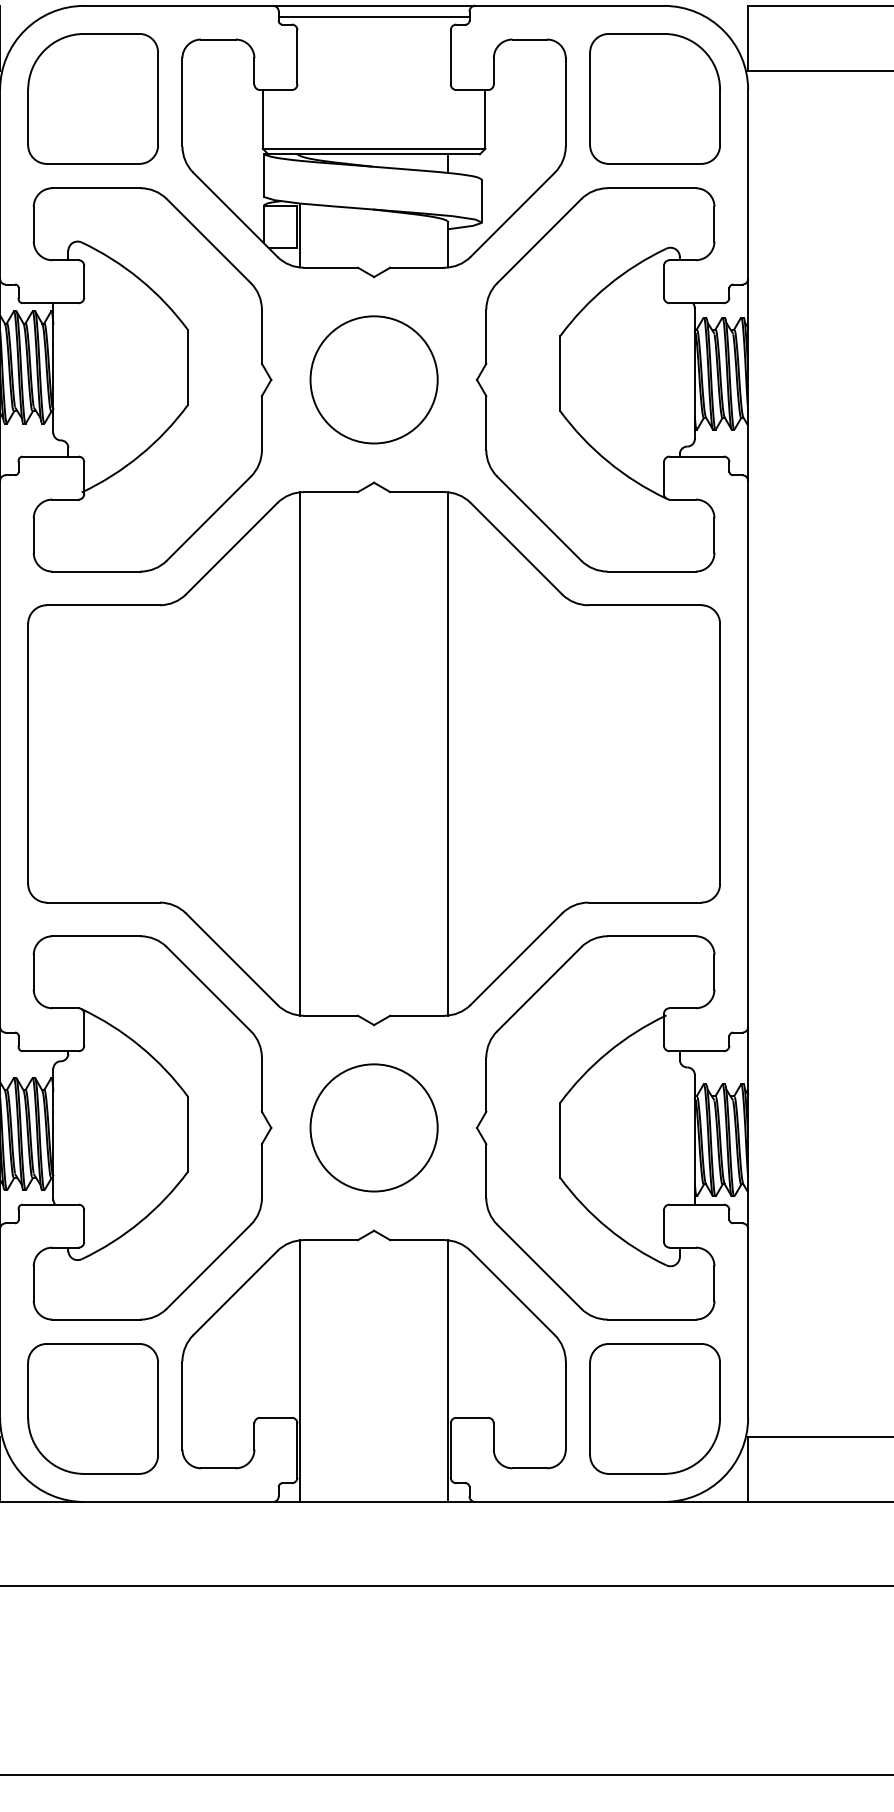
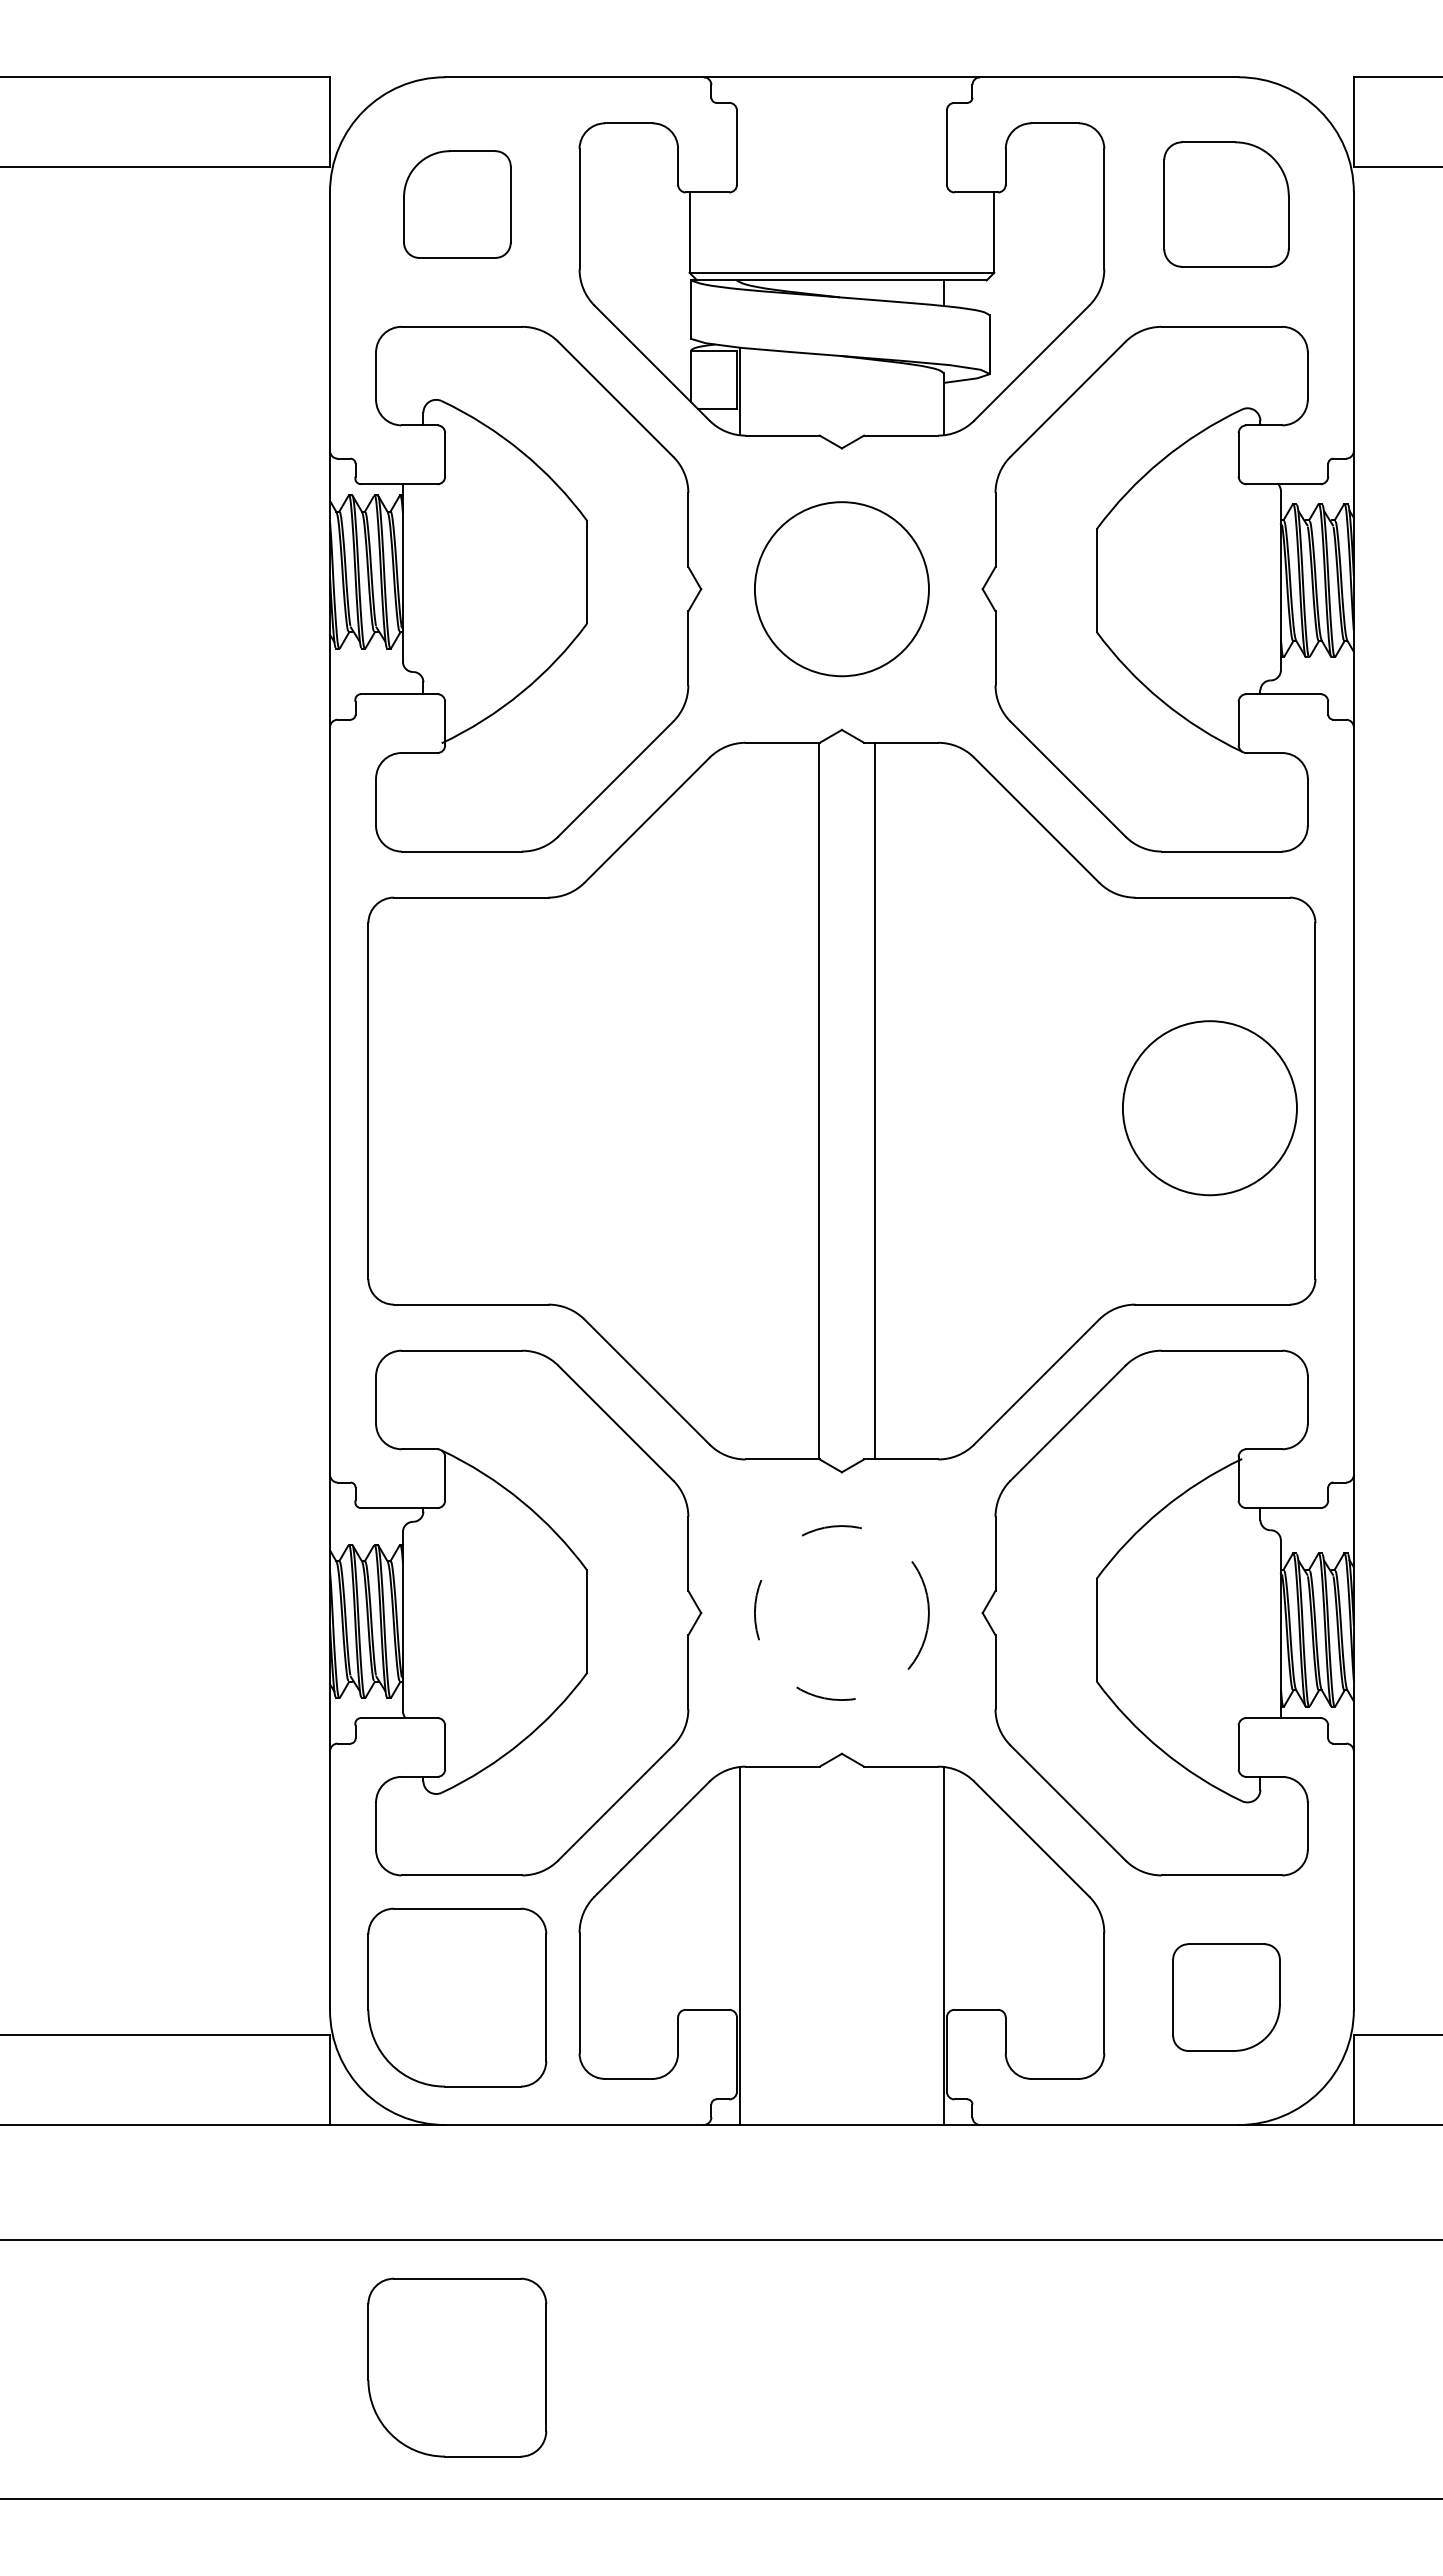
line: (373, 17) -> (841, 92), removed
part: (93, 98) -> (457, 204), size x0.6
part: (655, 98) -> (1226, 204), size x0.7
line: (300, 754) -> (819, 1101), moved
line: (448, 754) -> (874, 1101), moved
circle: (642, 759) -> (1209, 1108), added
circle: (373, 1128) -> (841, 1613), solid -> dashed
part: (655, 1408) -> (1226, 1997), size x0.6
part: (93, 1679) -> (457, 2367), added

